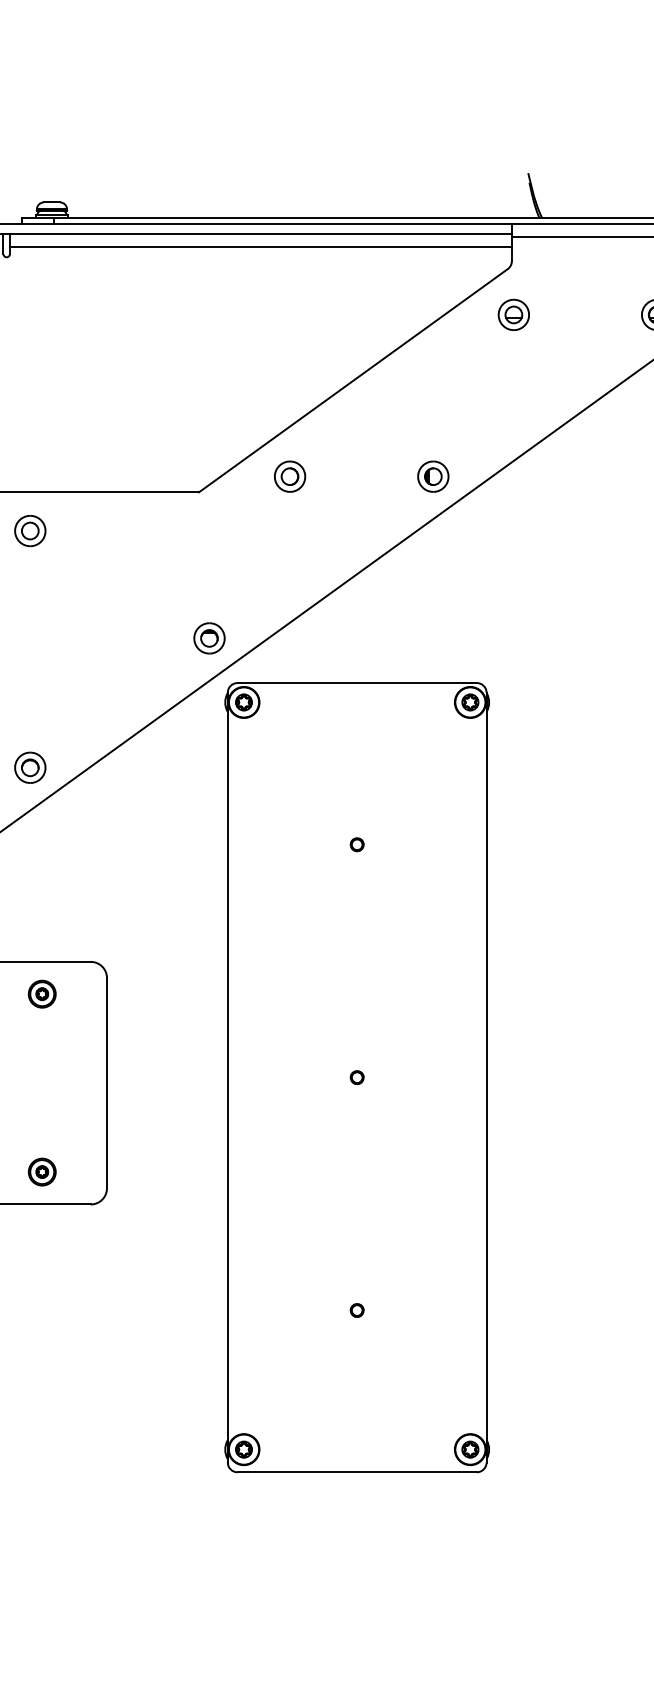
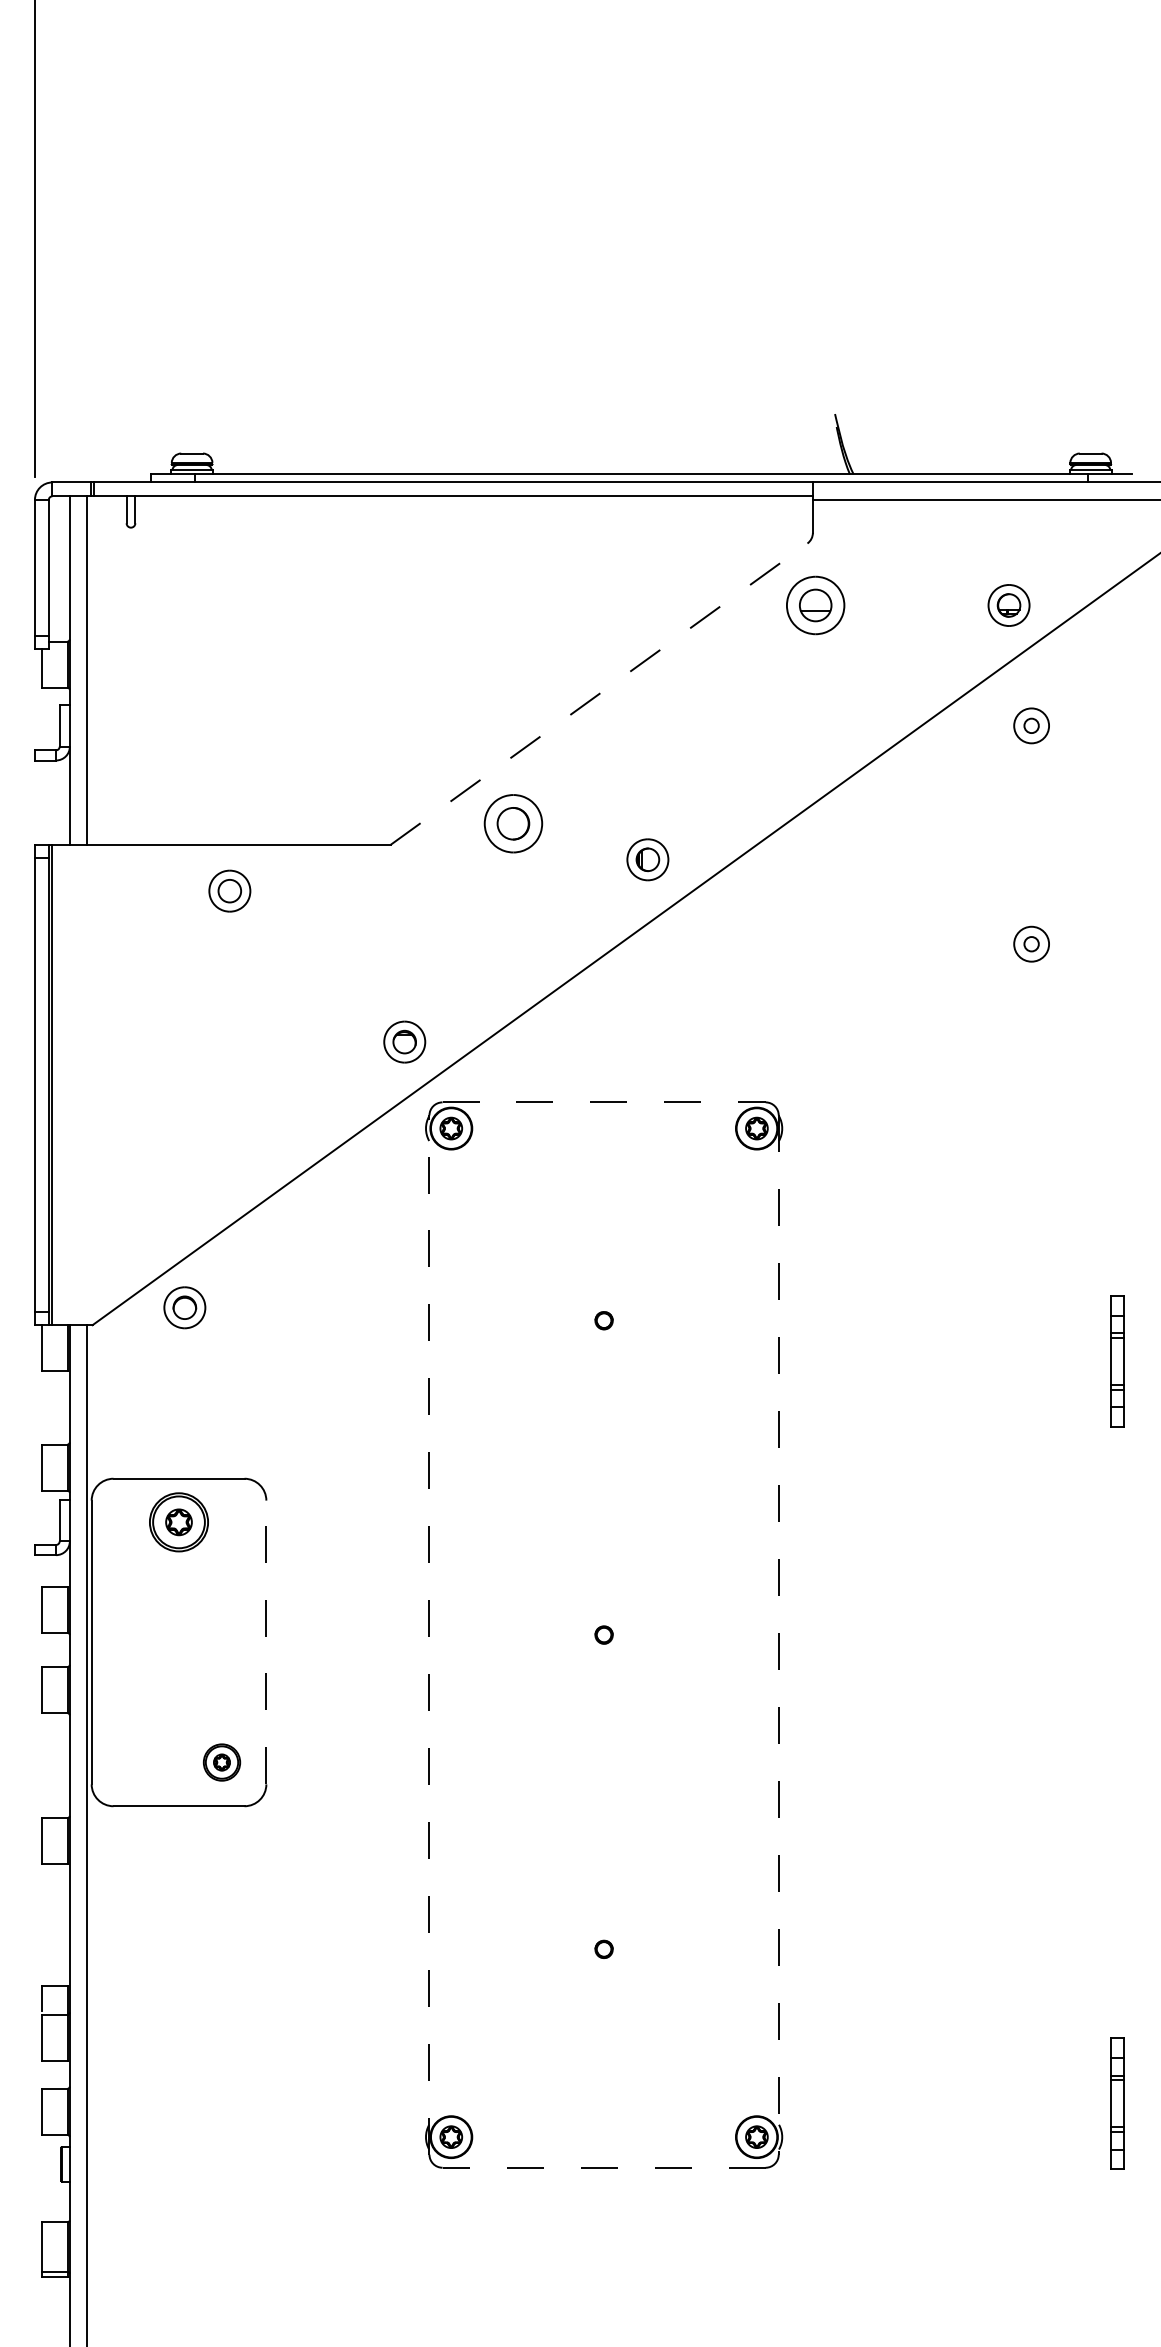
line: (260, 246) -> (473, 513), removed
part: (513, 314) -> (815, 605), size x1.4
line: (353, 380) -> (599, 693), solid -> dashed
part: (290, 476) -> (513, 823), size x1.4
part: (433, 476) -> (647, 859), moved
part: (30, 530) -> (229, 890), moved
line: (357, 683) -> (604, 1102), solid -> dashed
part: (30, 767) -> (184, 1307), moved
part: (41, 994) -> (178, 1522), size x1.6
line: (227, 1077) -> (429, 1635), solid -> dashed
line: (486, 1077) -> (778, 1635), solid -> dashed
line: (107, 1083) -> (266, 1642), solid -> dashed
part: (41, 1172) -> (221, 1762), moved
line: (357, 1472) -> (604, 2167), solid -> dashed

